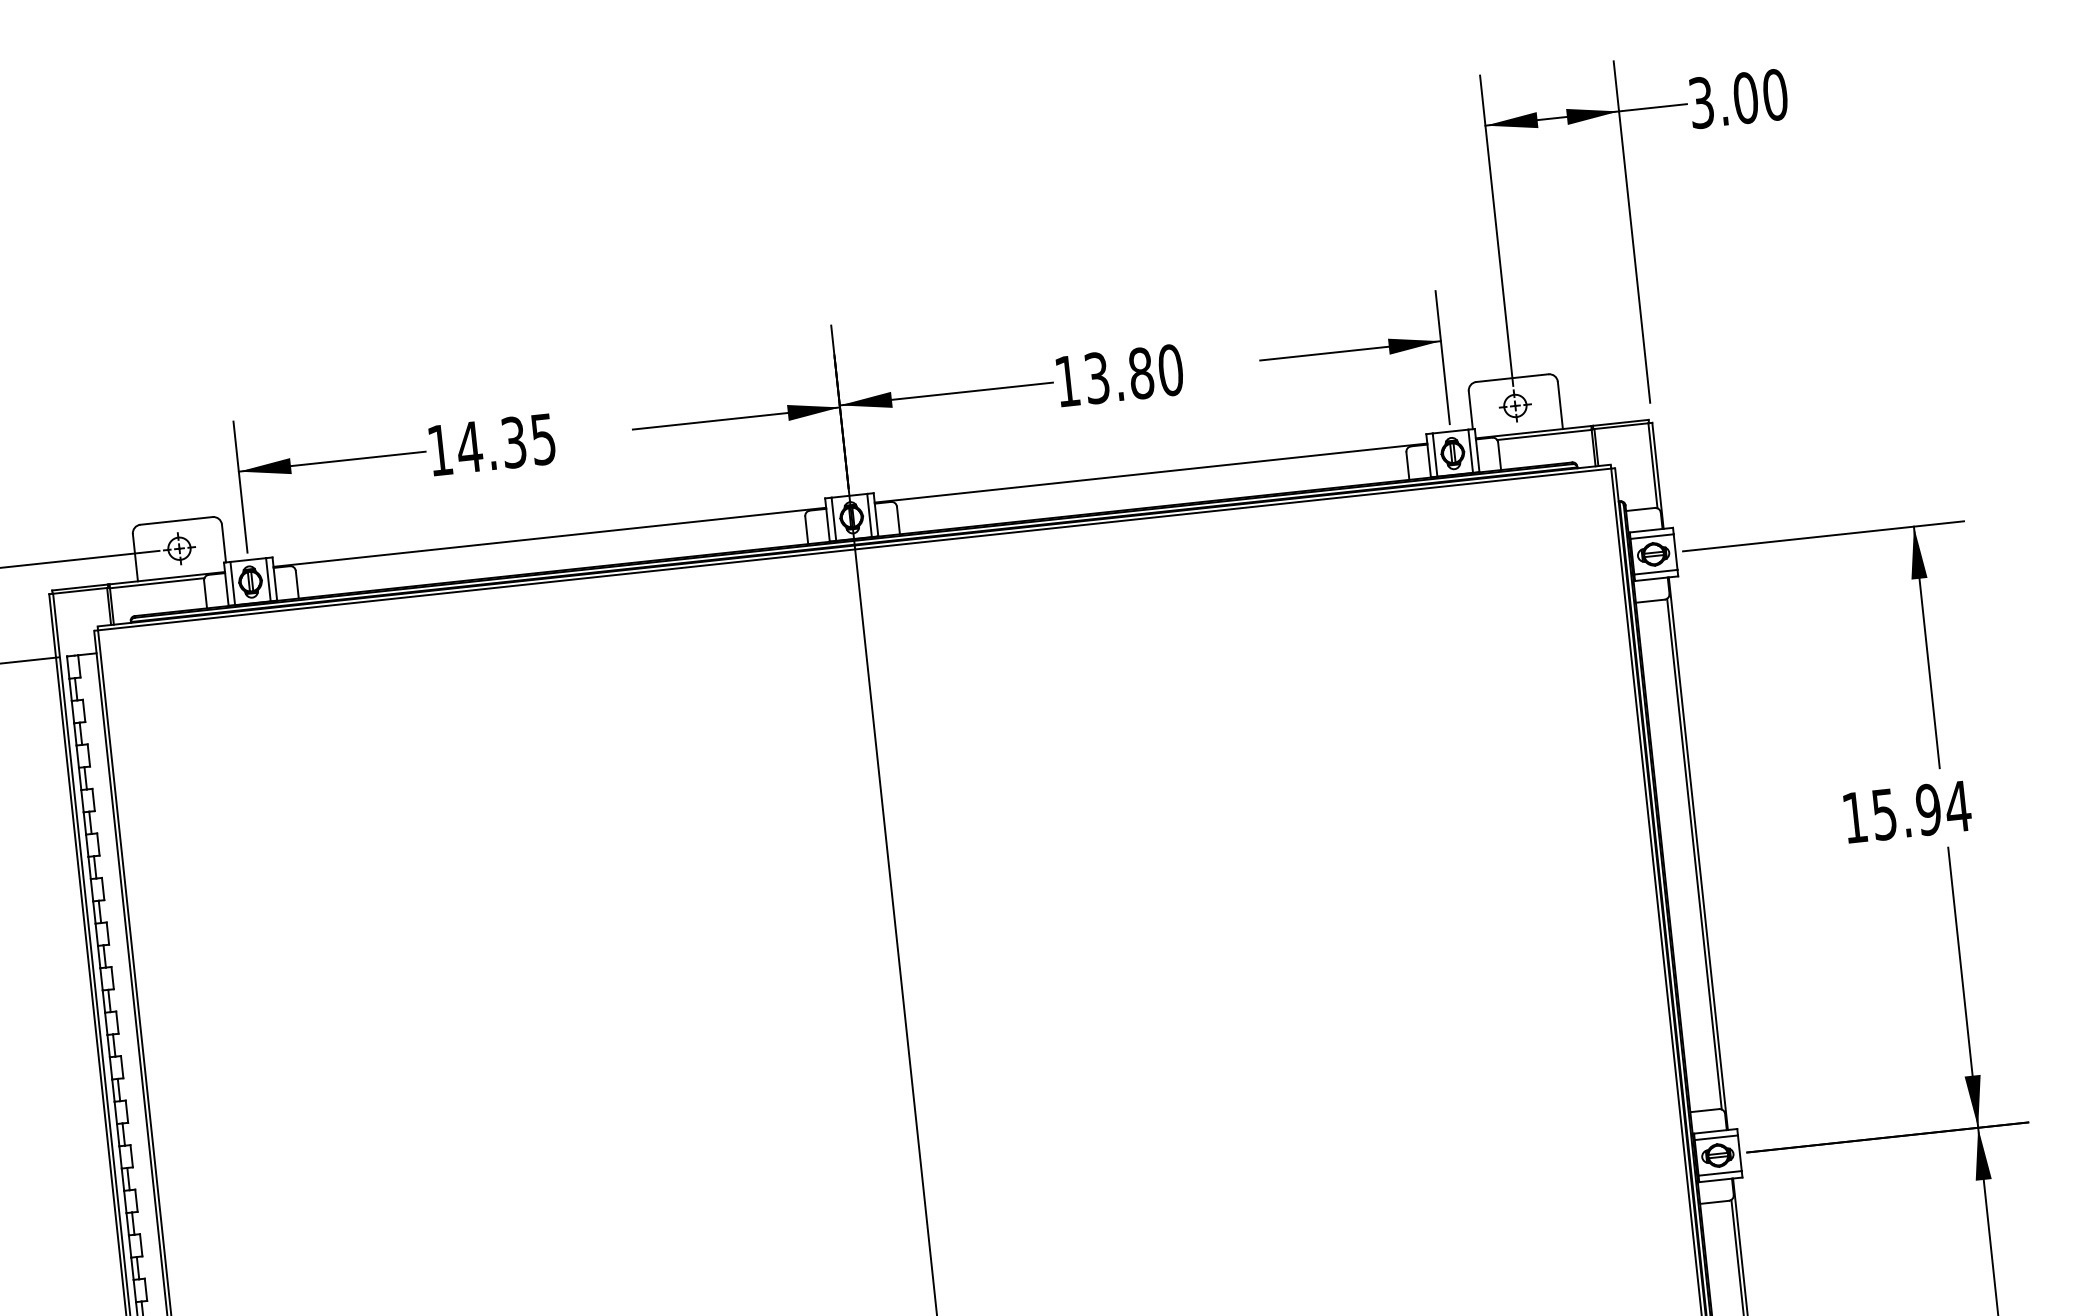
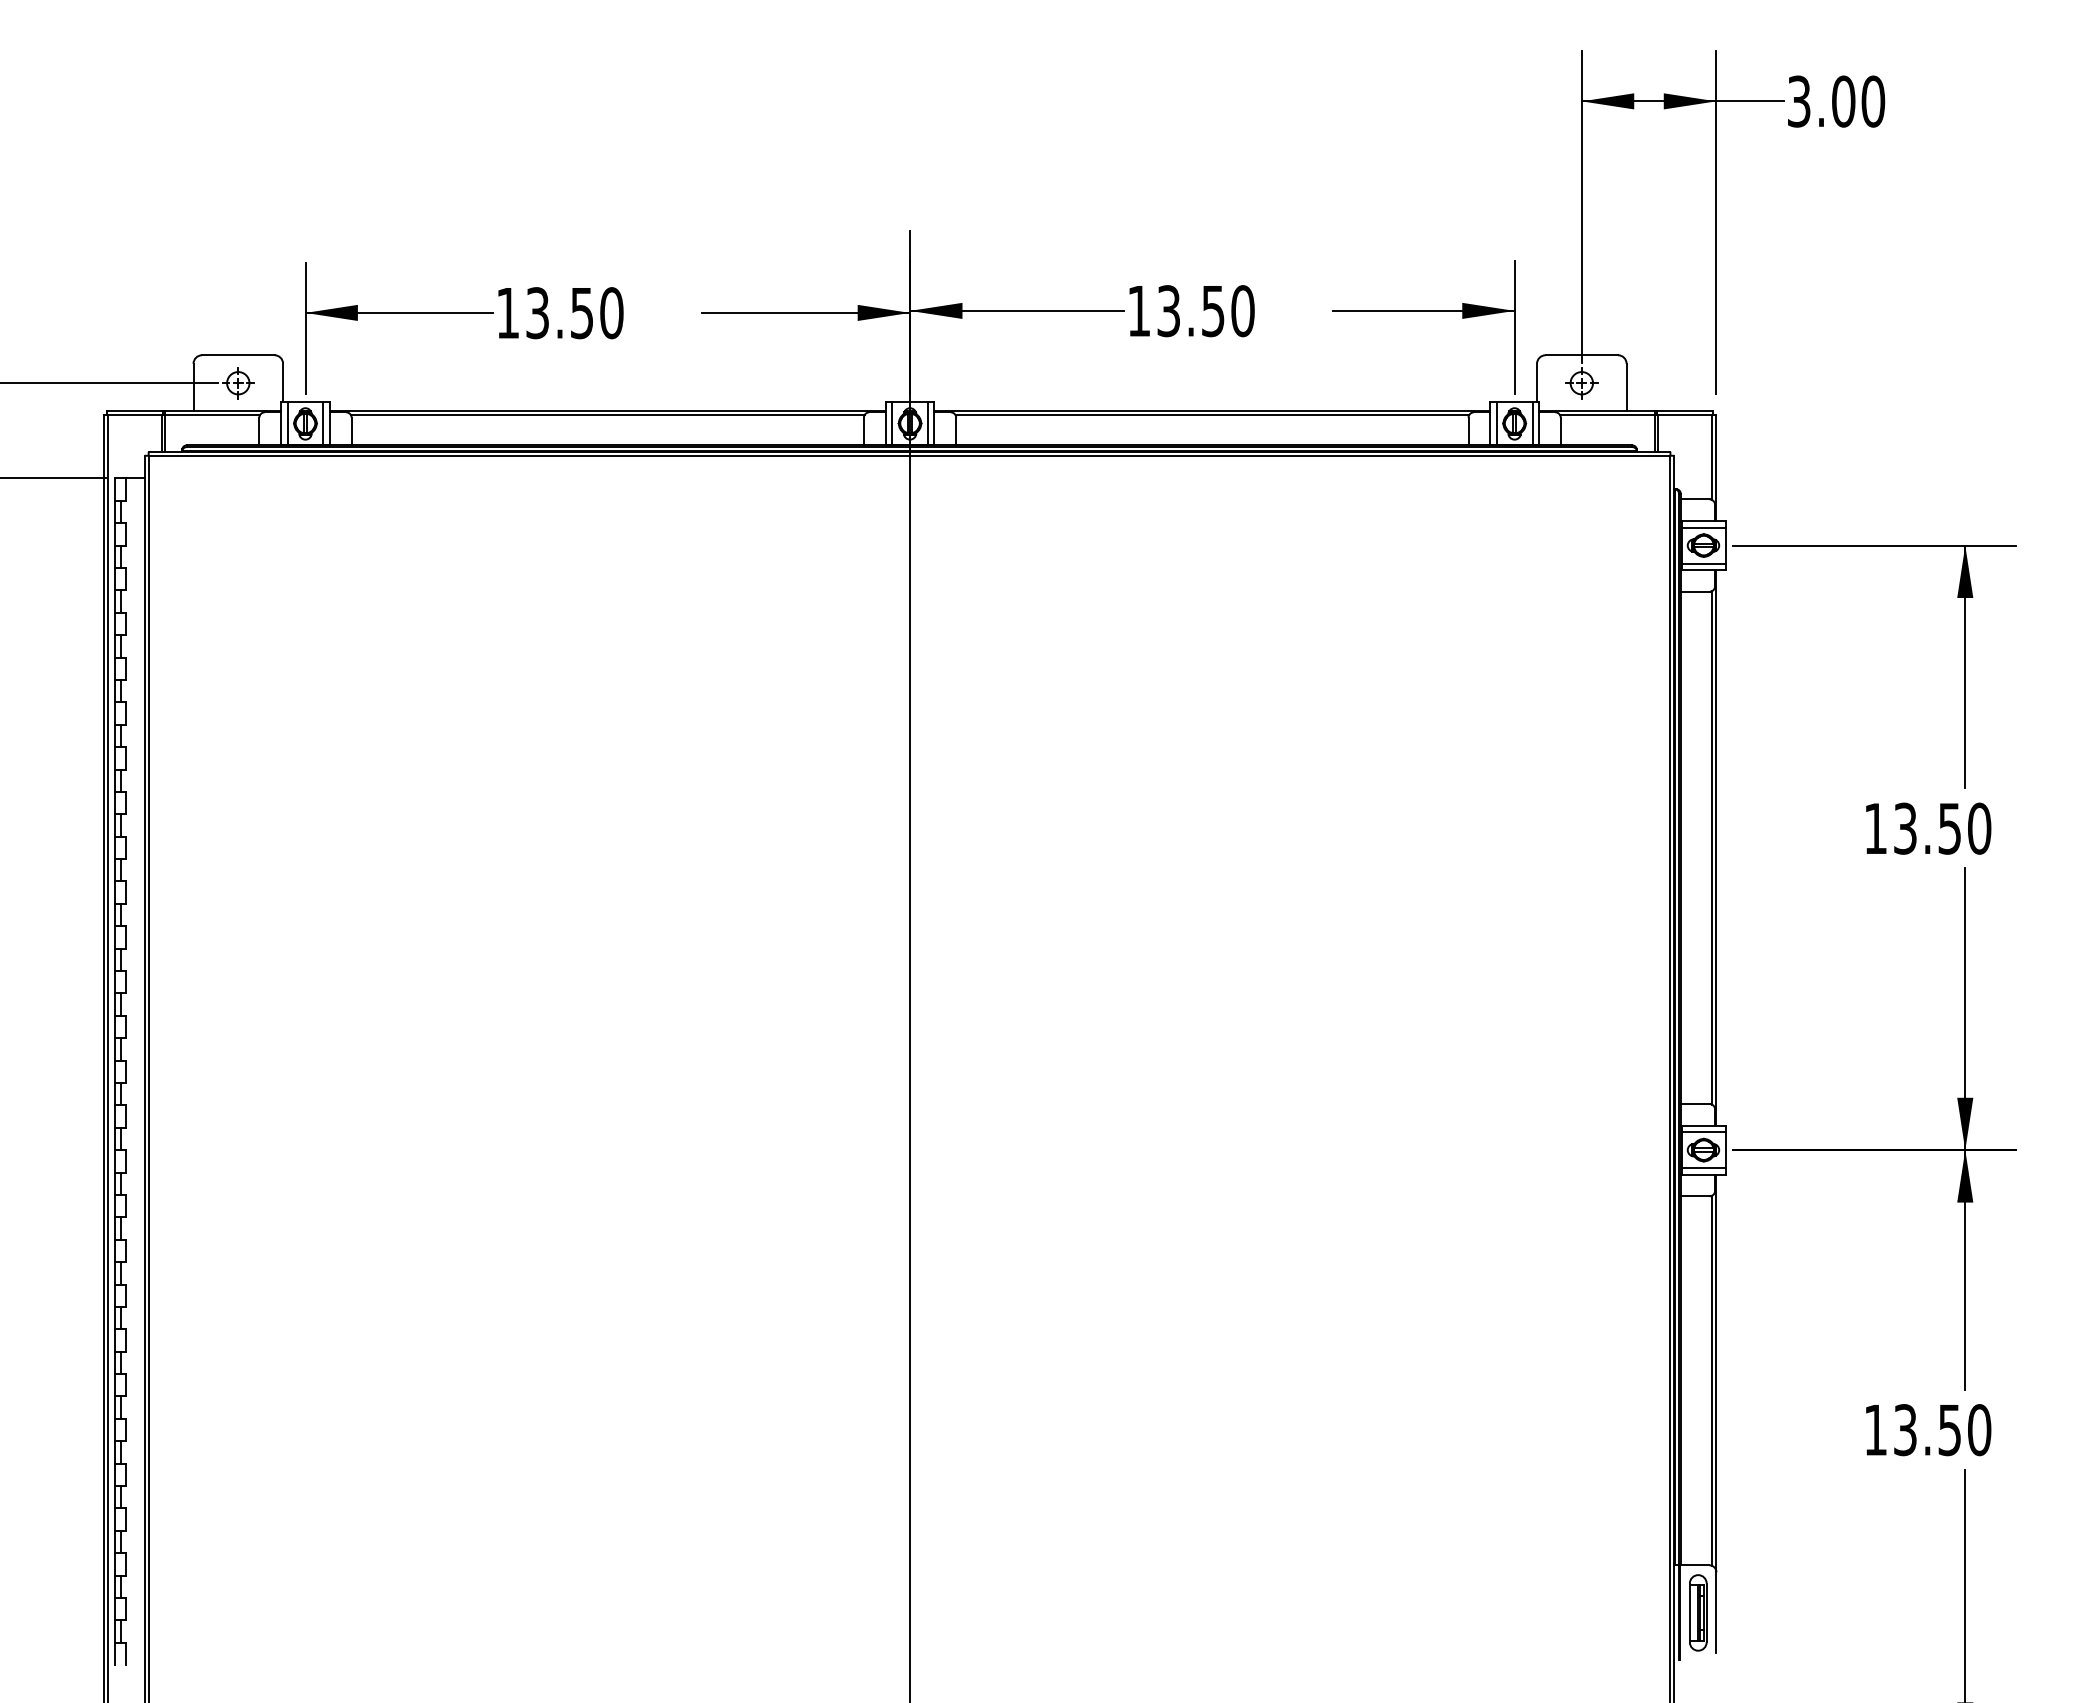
text: (1140, 373) -> (1212, 311), 13.80 -> 13.50
text: (506, 443) -> (574, 313), 14.35 -> 13.50
line: (1151, 477) -> (1212, 415), added
line: (550, 541) -> (607, 415), added
text: (1921, 810) -> (1942, 828), 15.94 -> 13.50

